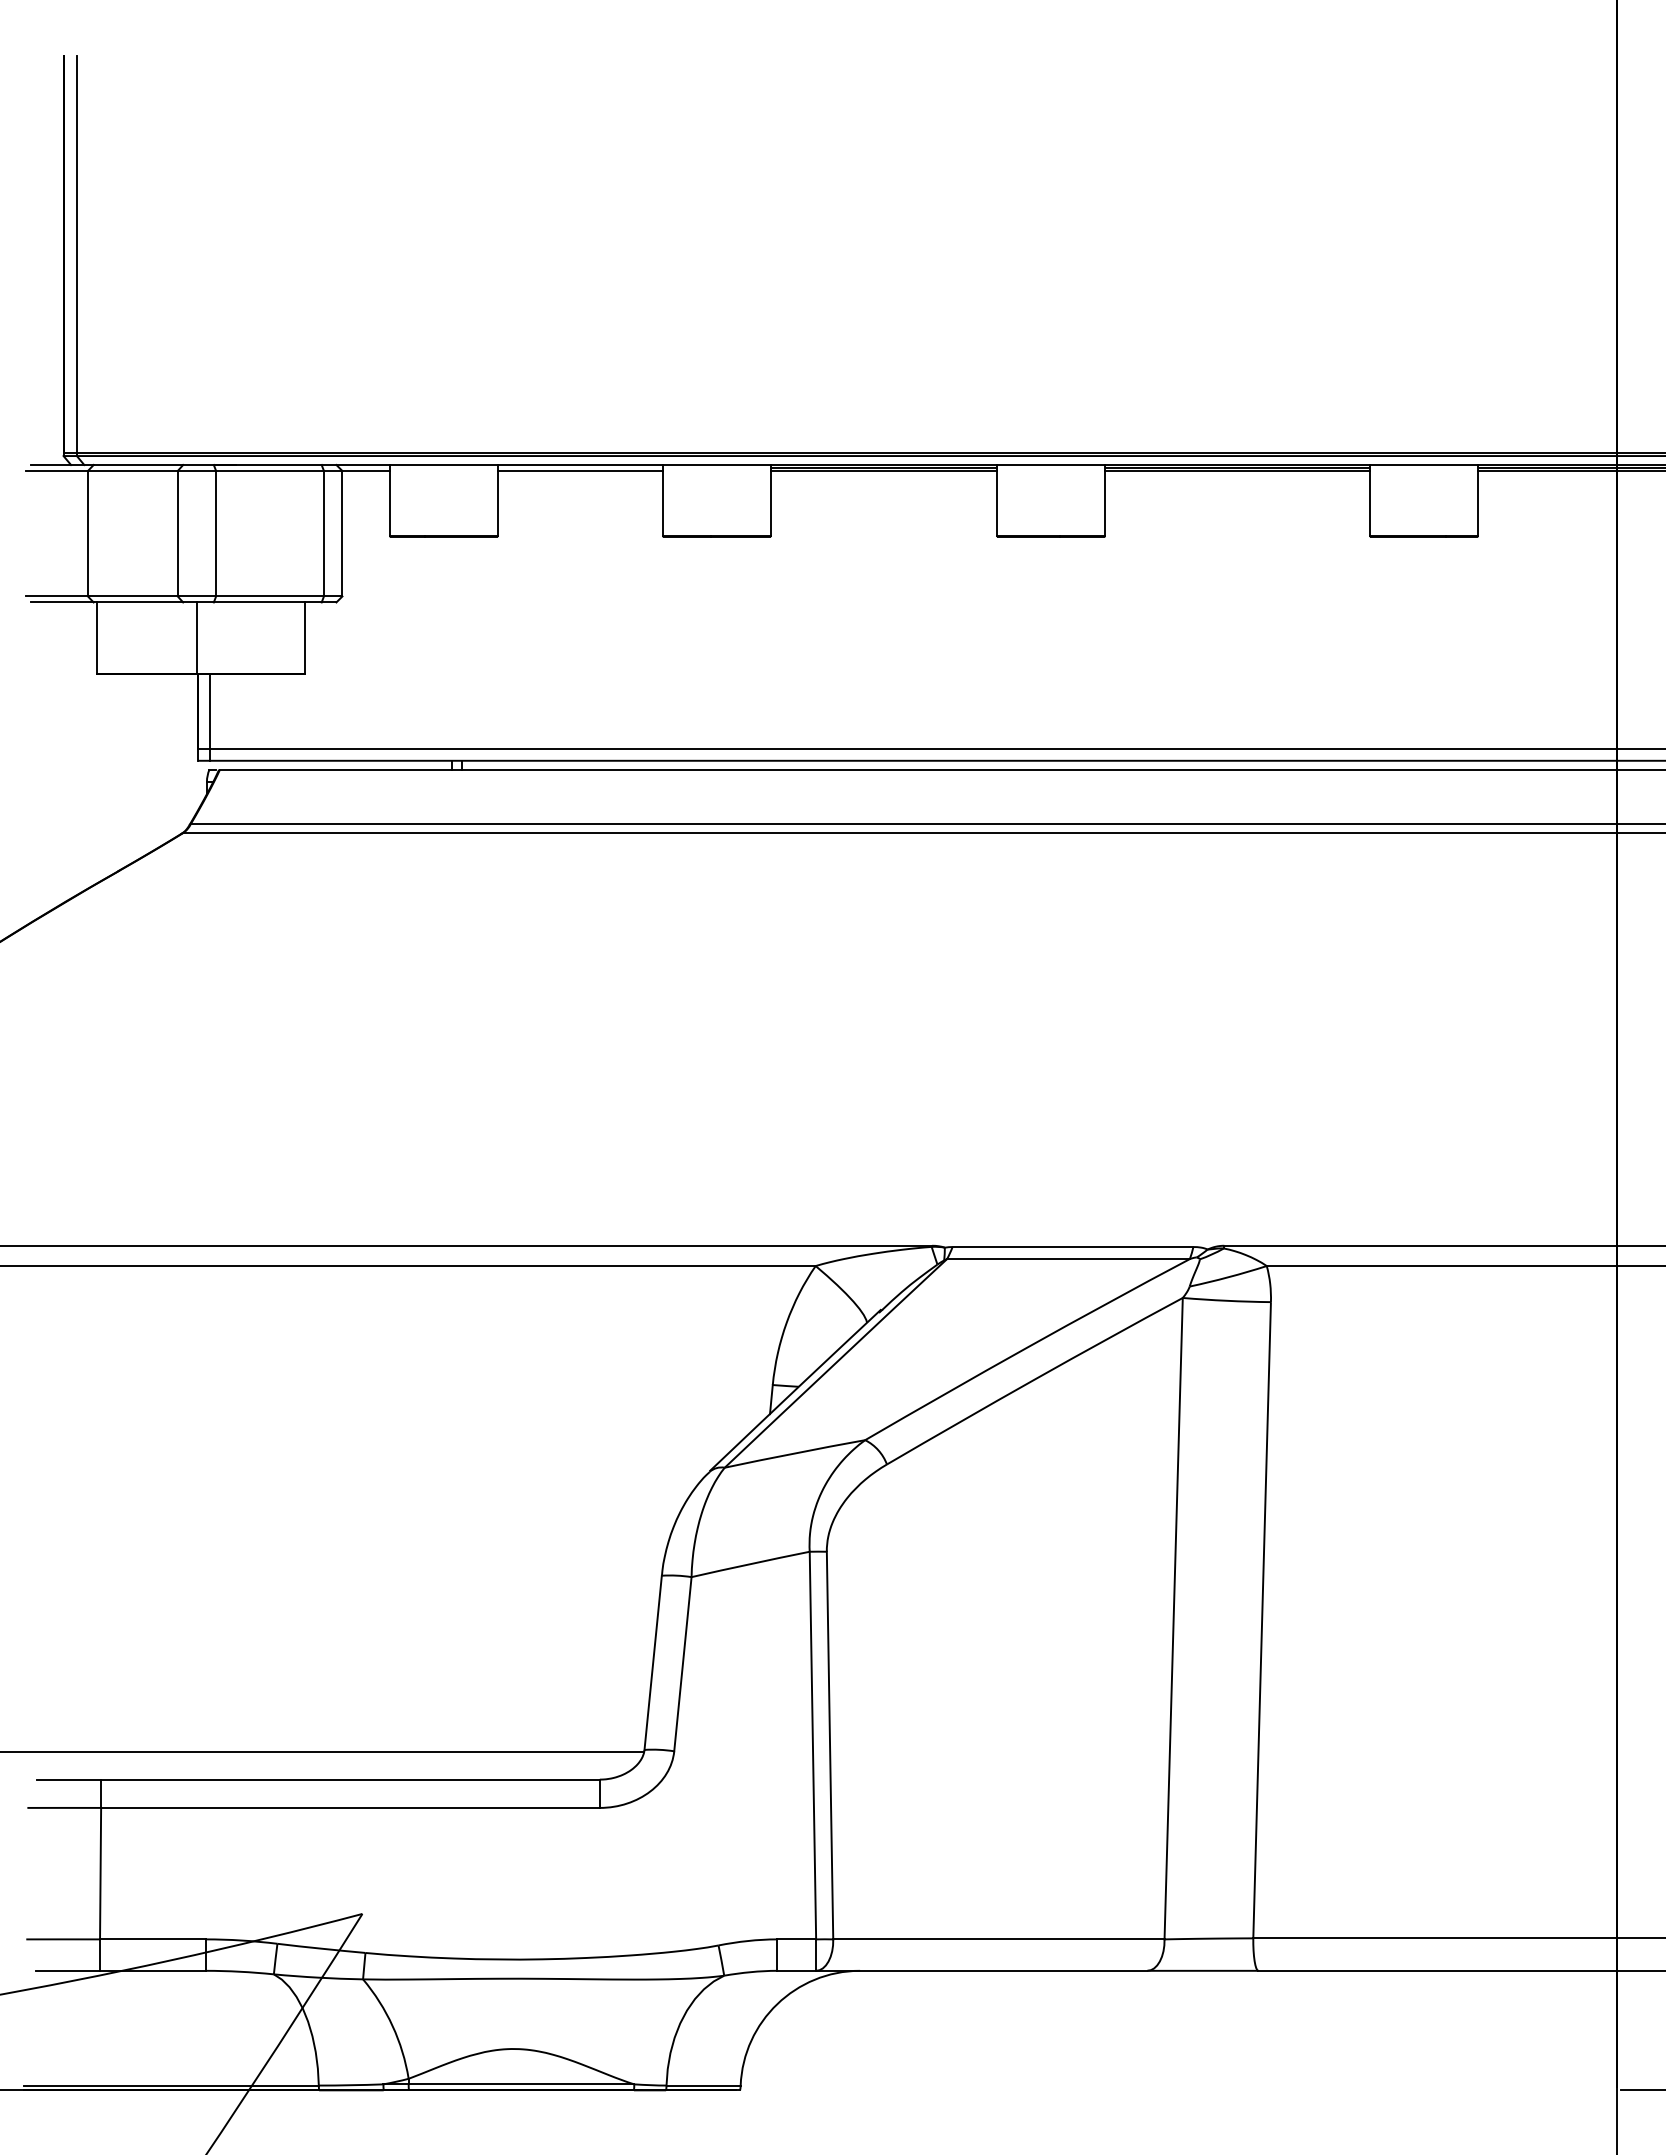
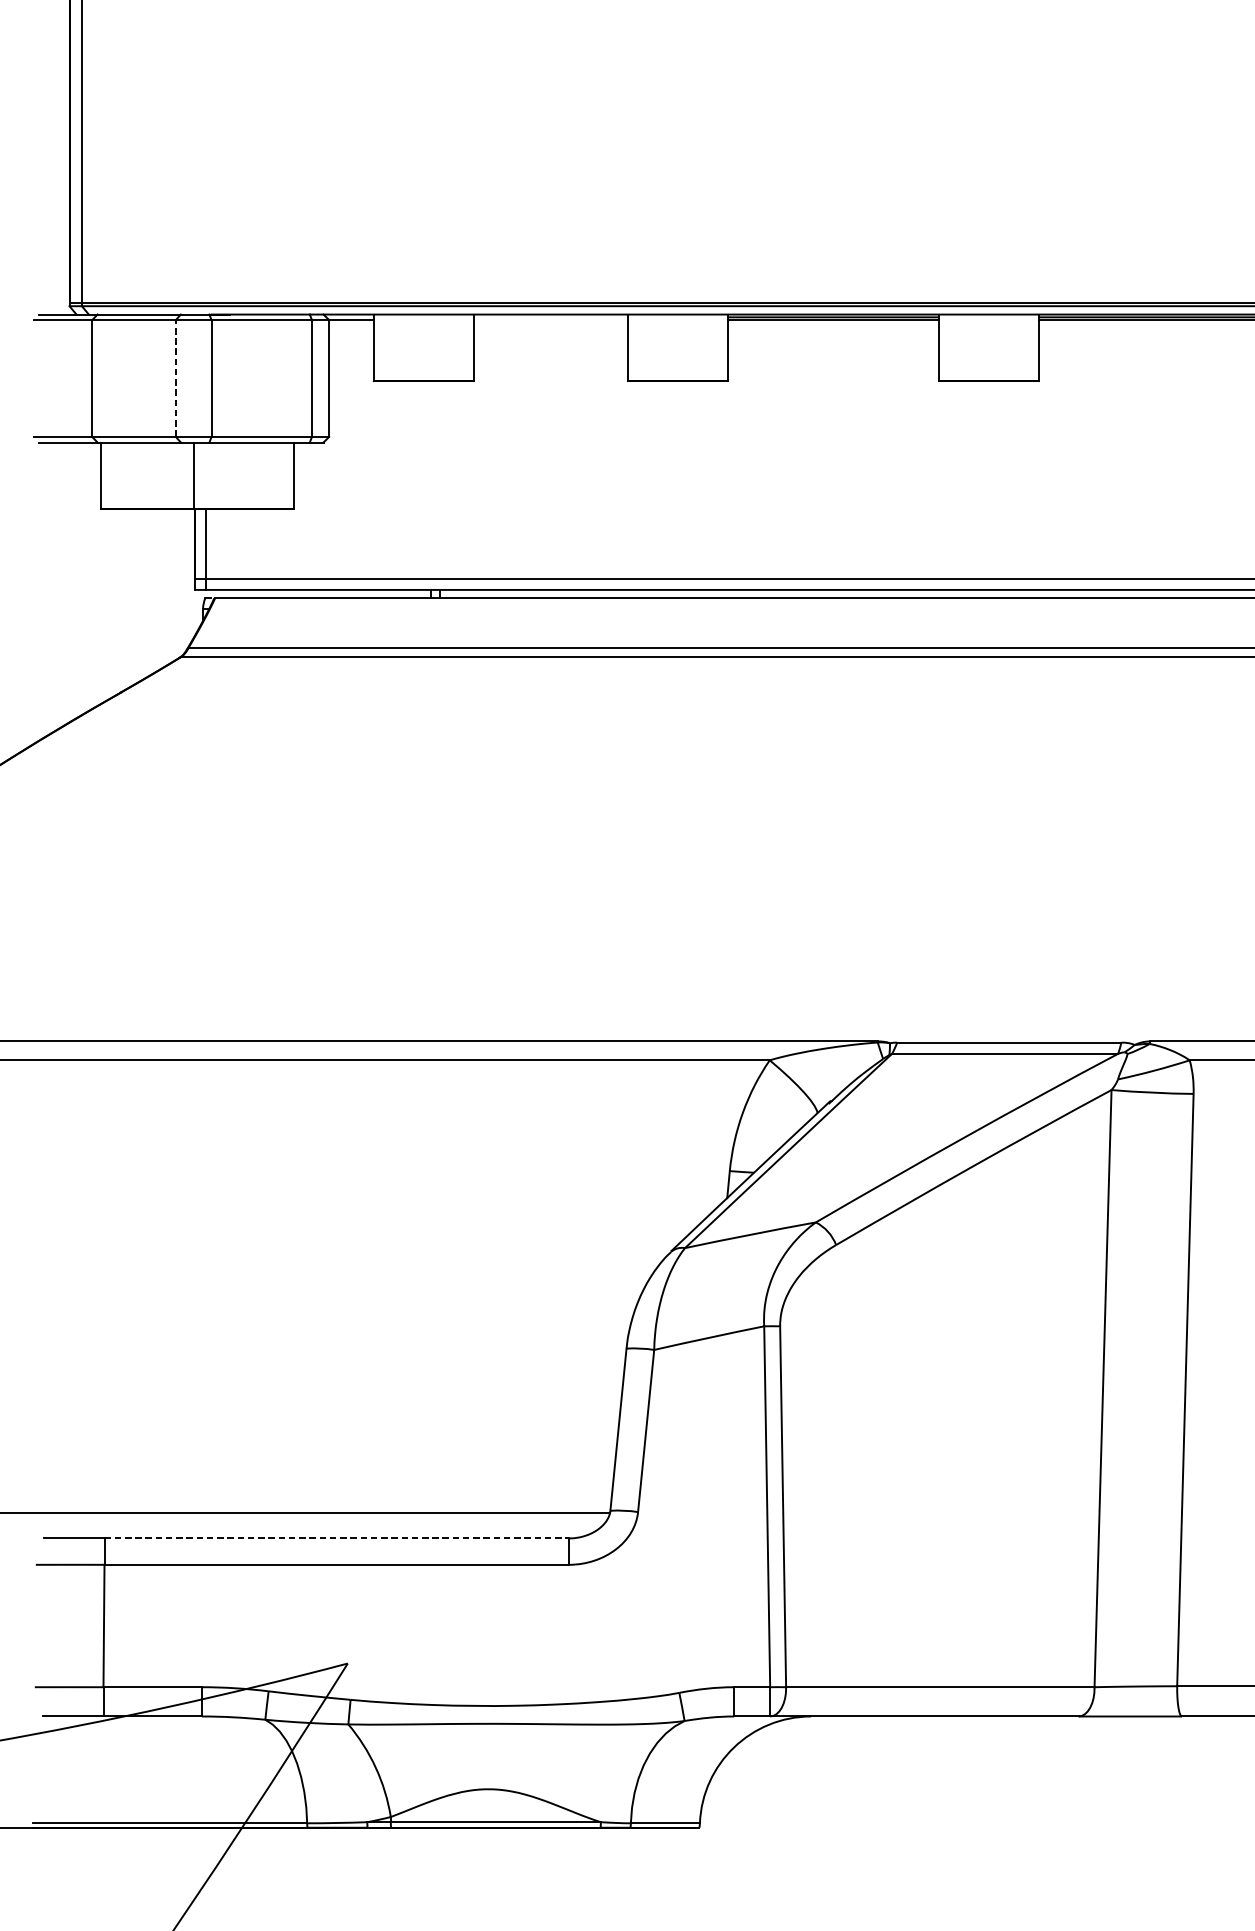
line: (580, 470) -> (550, 319), removed
line: (177, 533) -> (175, 378), solid -> dashed
line: (350, 1779) -> (336, 1538), solid -> dashed

